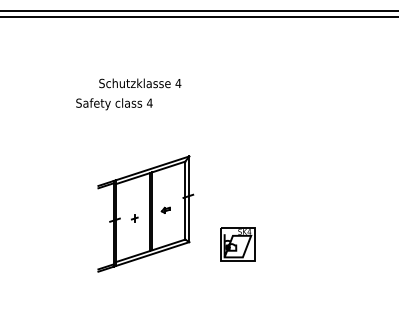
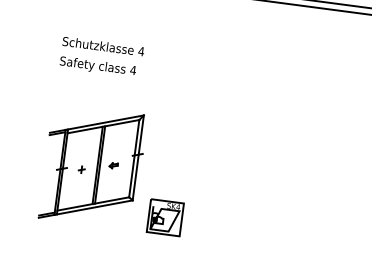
text: (114, 104) -> (98, 67), moved
part: (145, 213) -> (93, 166), moved
part: (237, 244) -> (164, 218), moved

